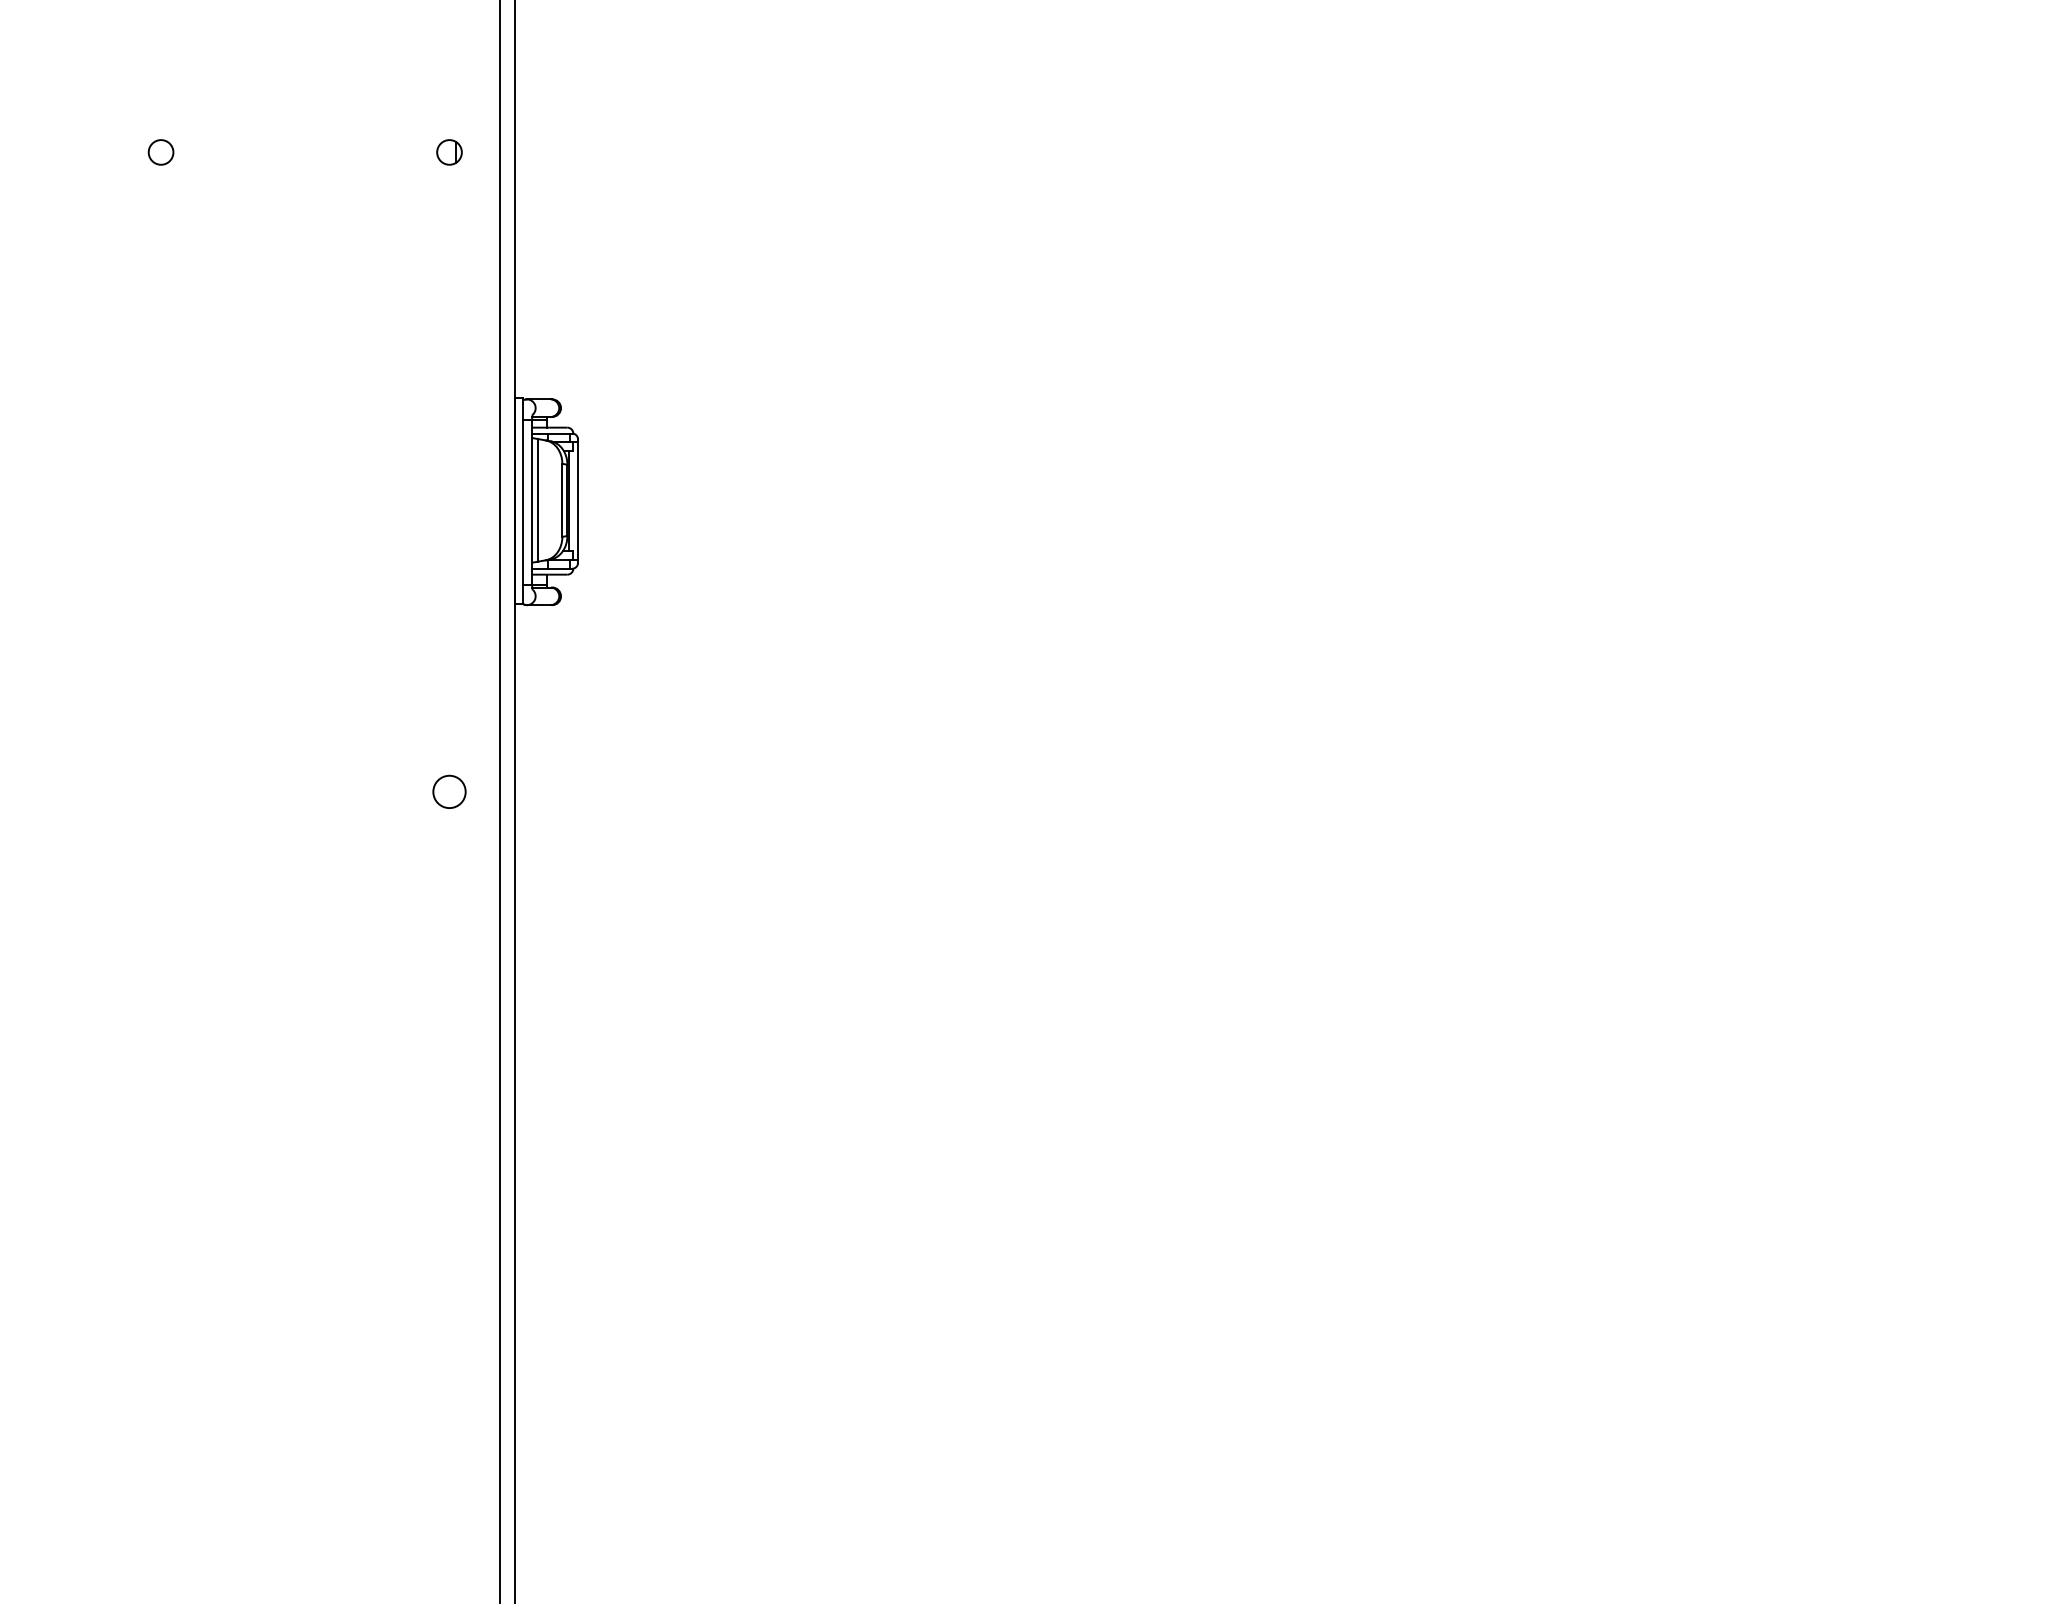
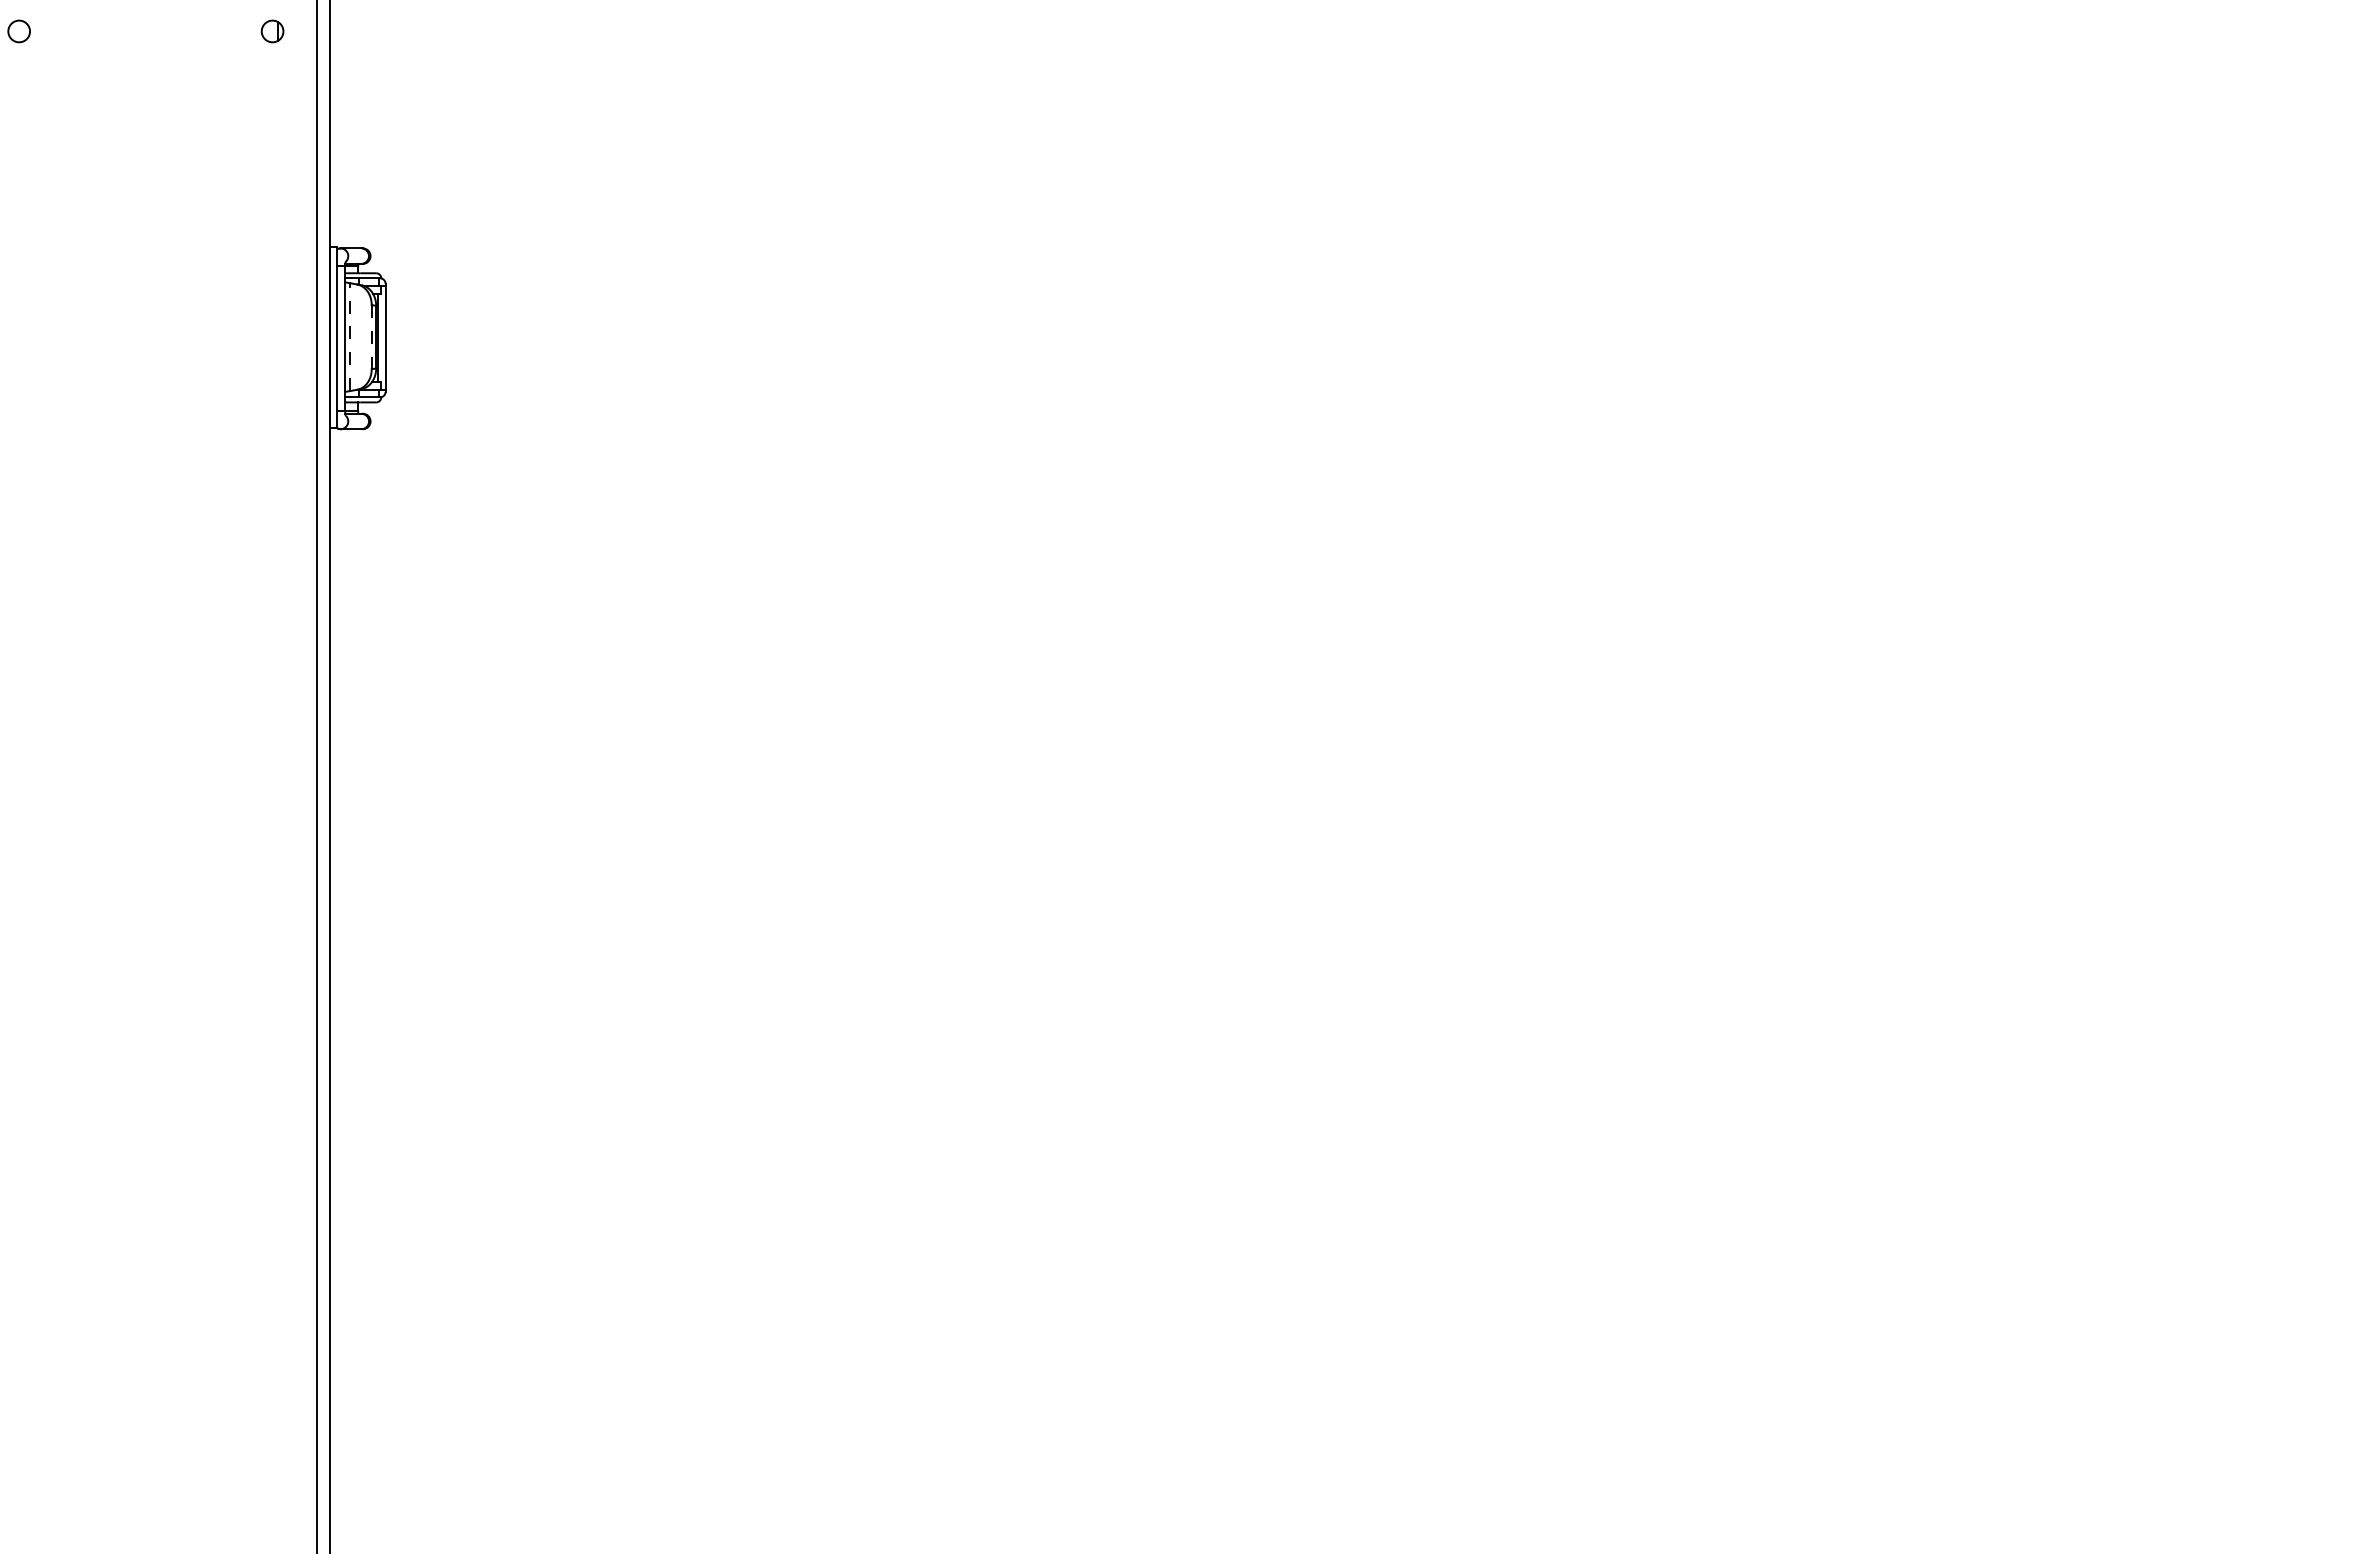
line: (538, 500) -> (350, 337), solid -> dashed
line: (562, 500) -> (371, 337), solid -> dashed
circle: (449, 792) -> (272, 593), removed

